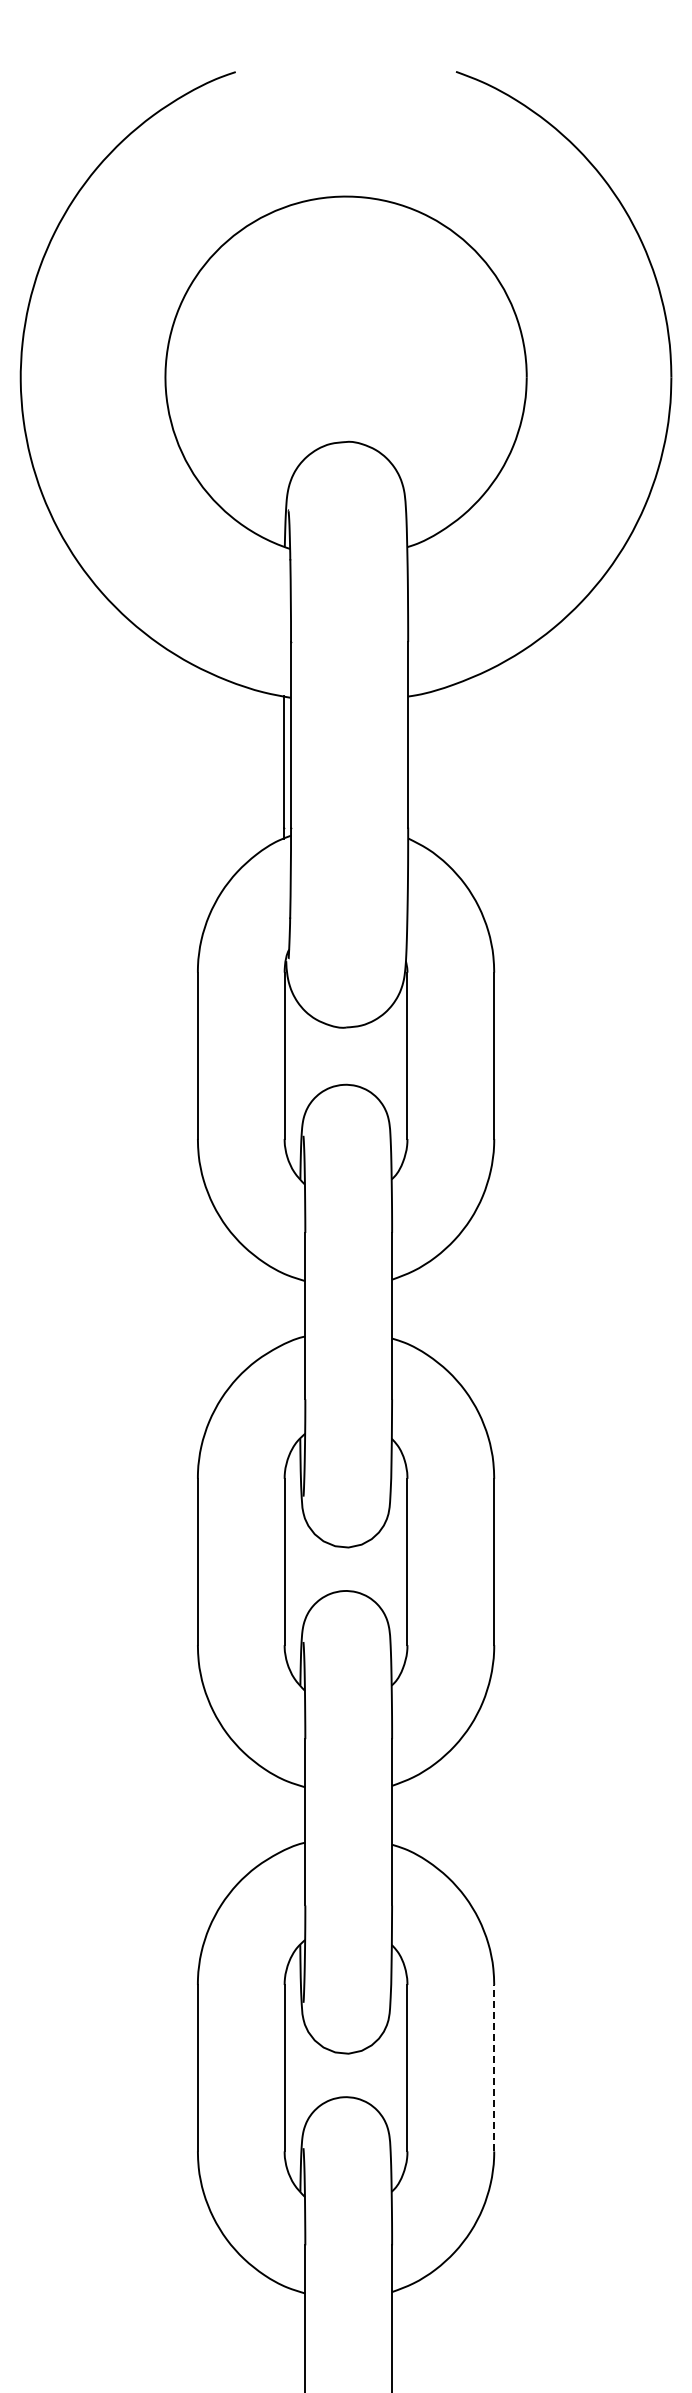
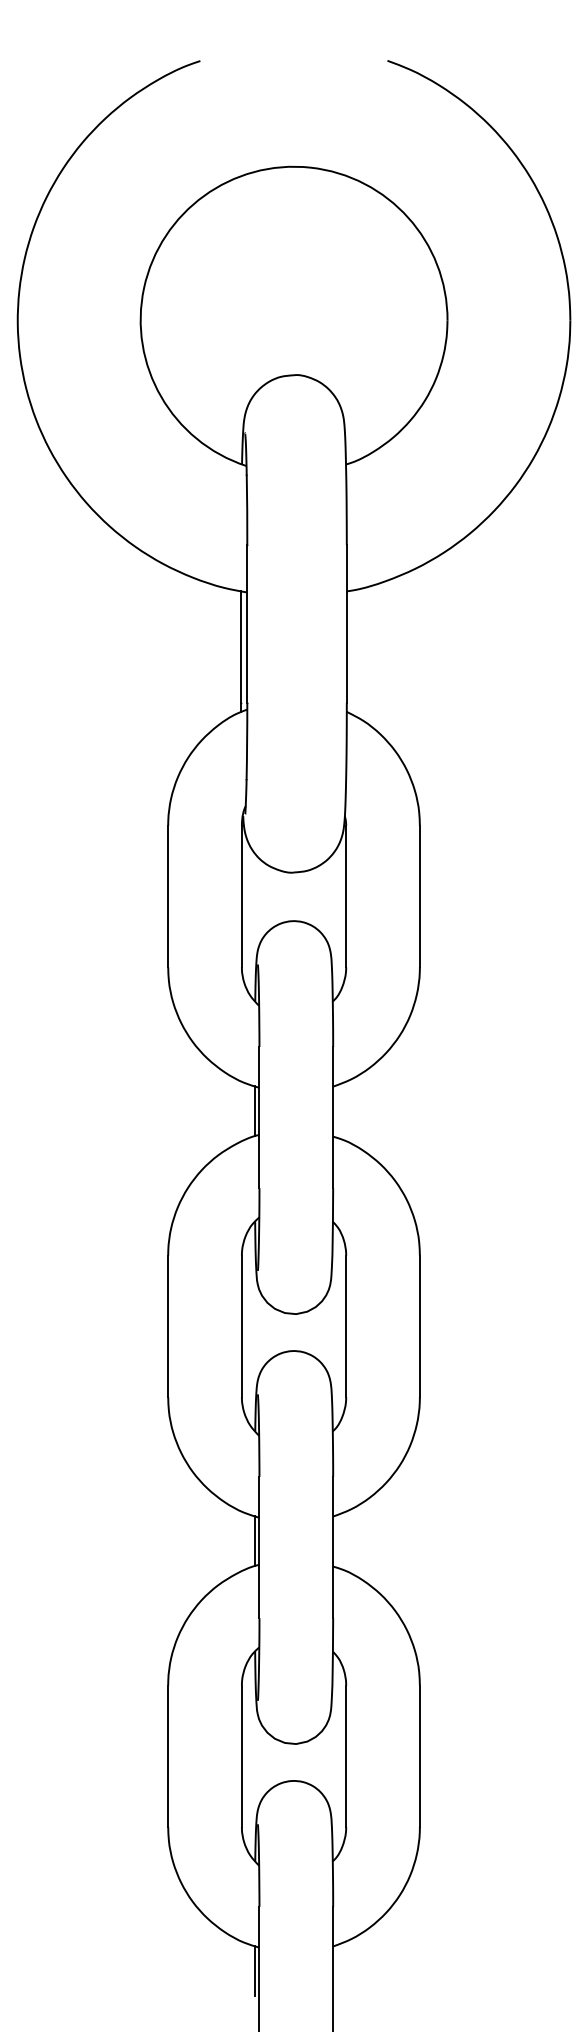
line: (299, 1308) -> (254, 1111), added
line: (299, 1814) -> (254, 1540), added
line: (494, 2067) -> (420, 1755), dashed -> solid
line: (299, 2320) -> (254, 1970), added

